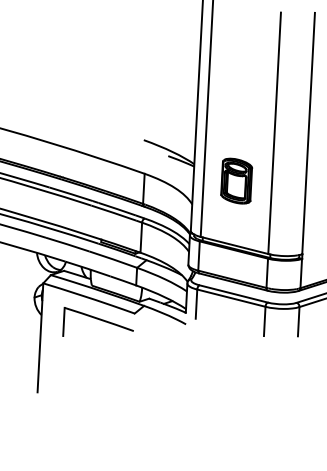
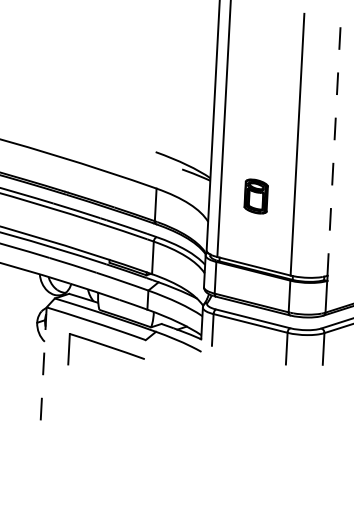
line: (308, 133) -> (334, 144), solid -> dashed
part: (235, 181) -> (255, 196), size x0.7
line: (40, 337) -> (43, 366), solid -> dashed

